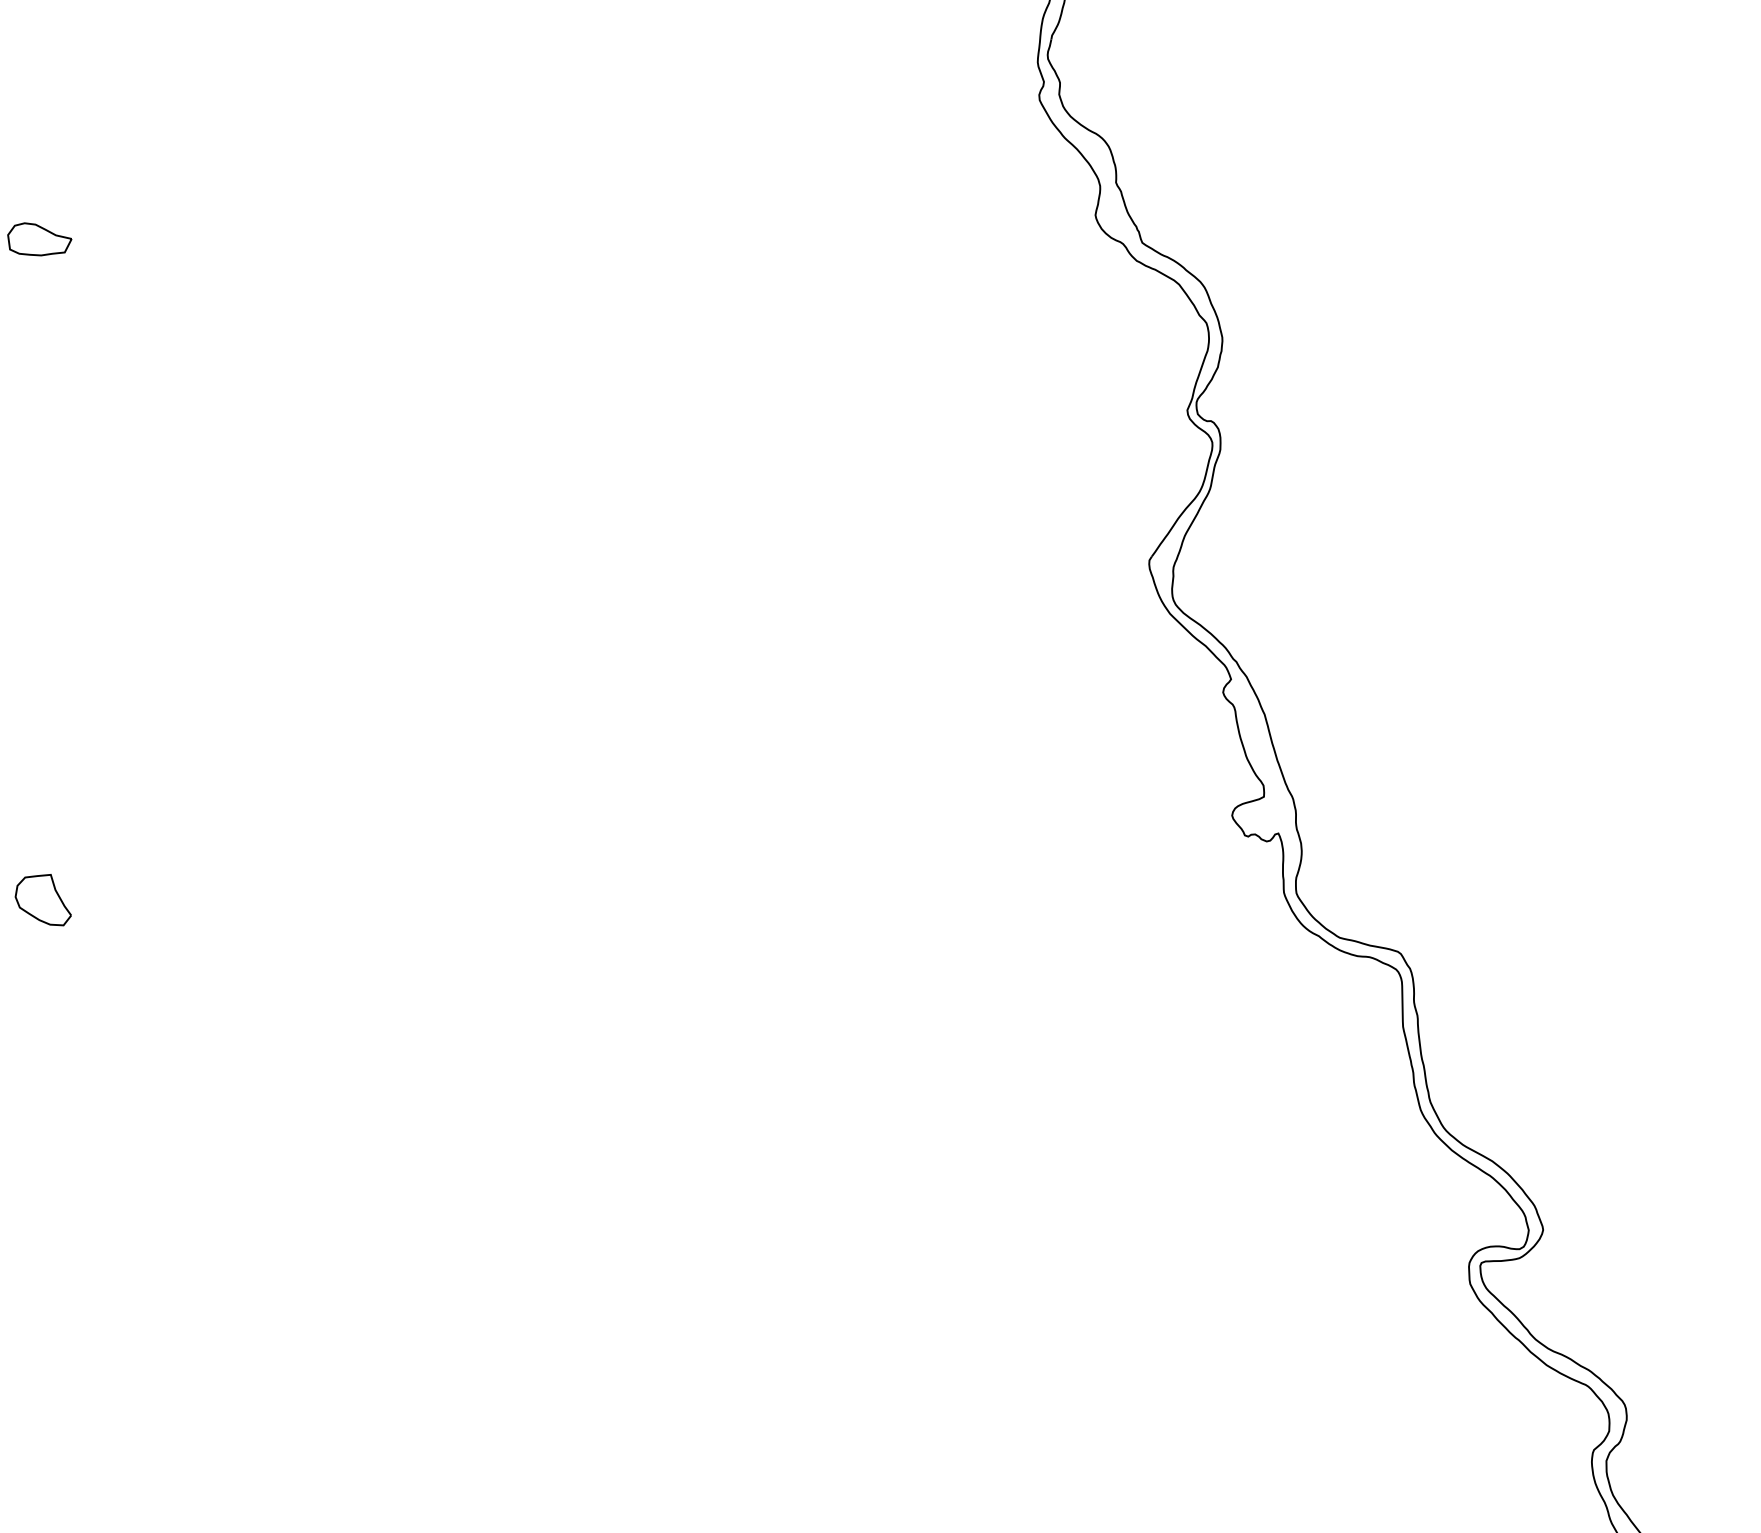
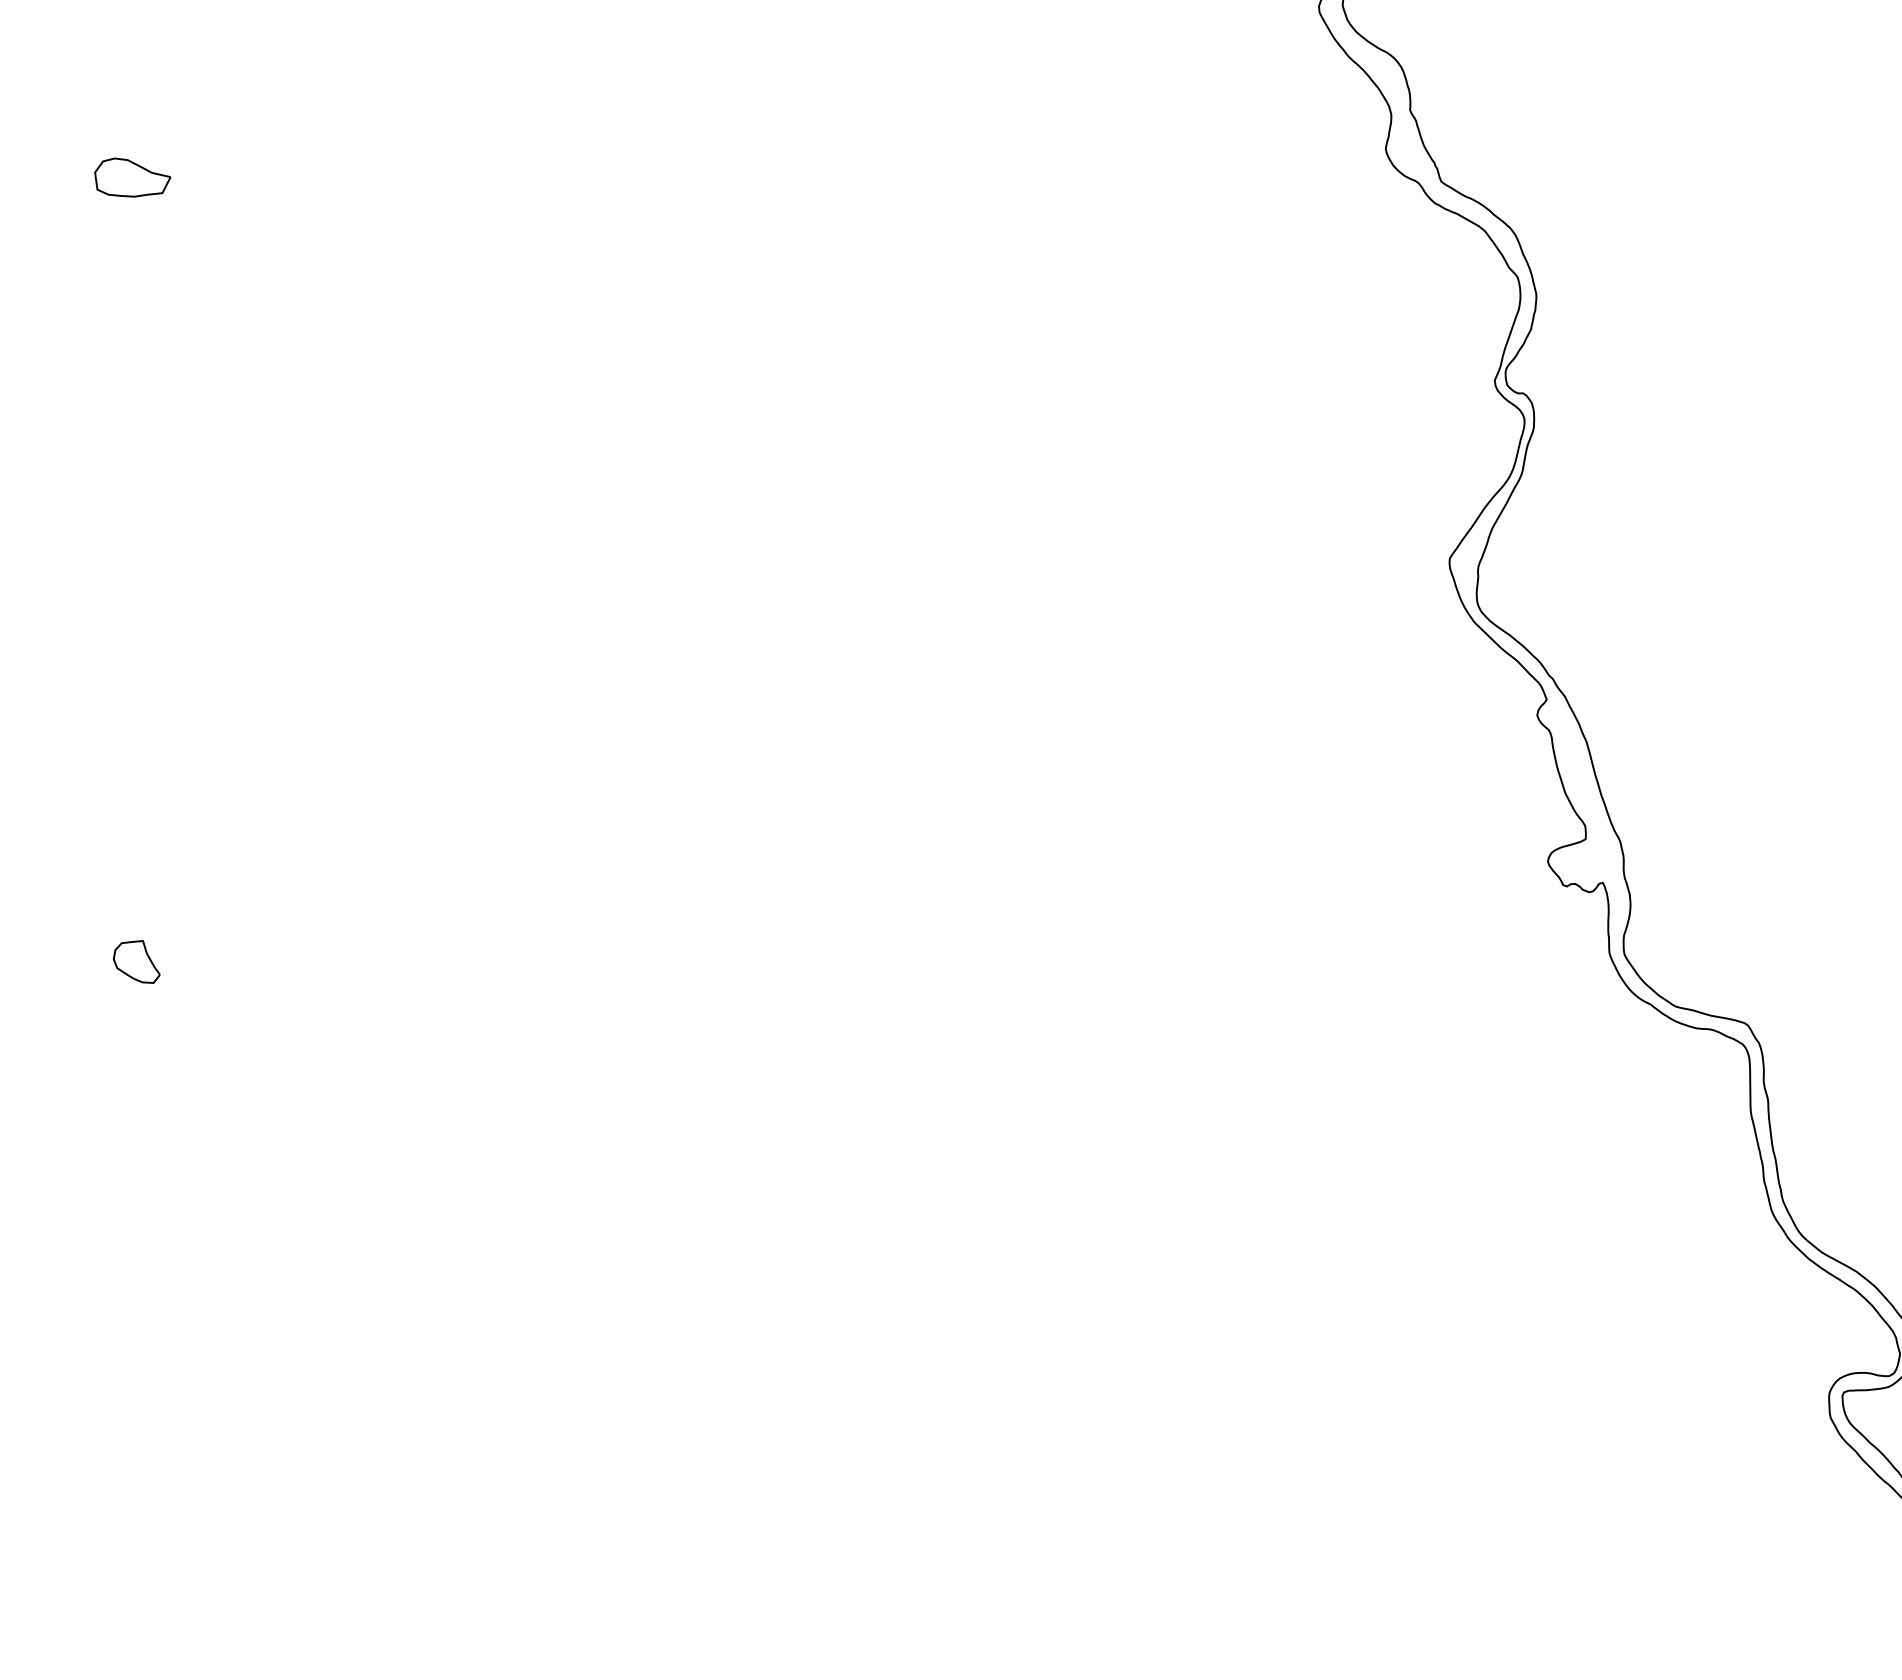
part: (42, 900) -> (135, 962), size x0.7

